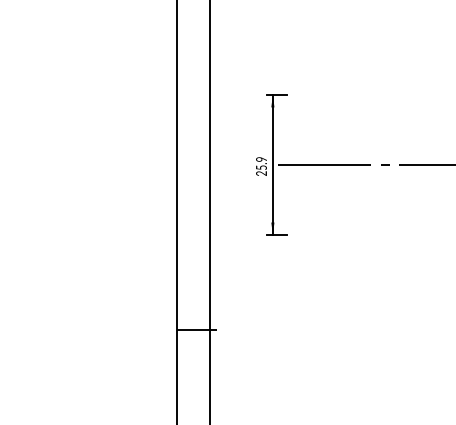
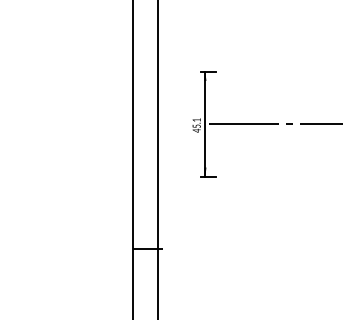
text: (261, 166) -> (196, 125), 25.9 -> 45.1

